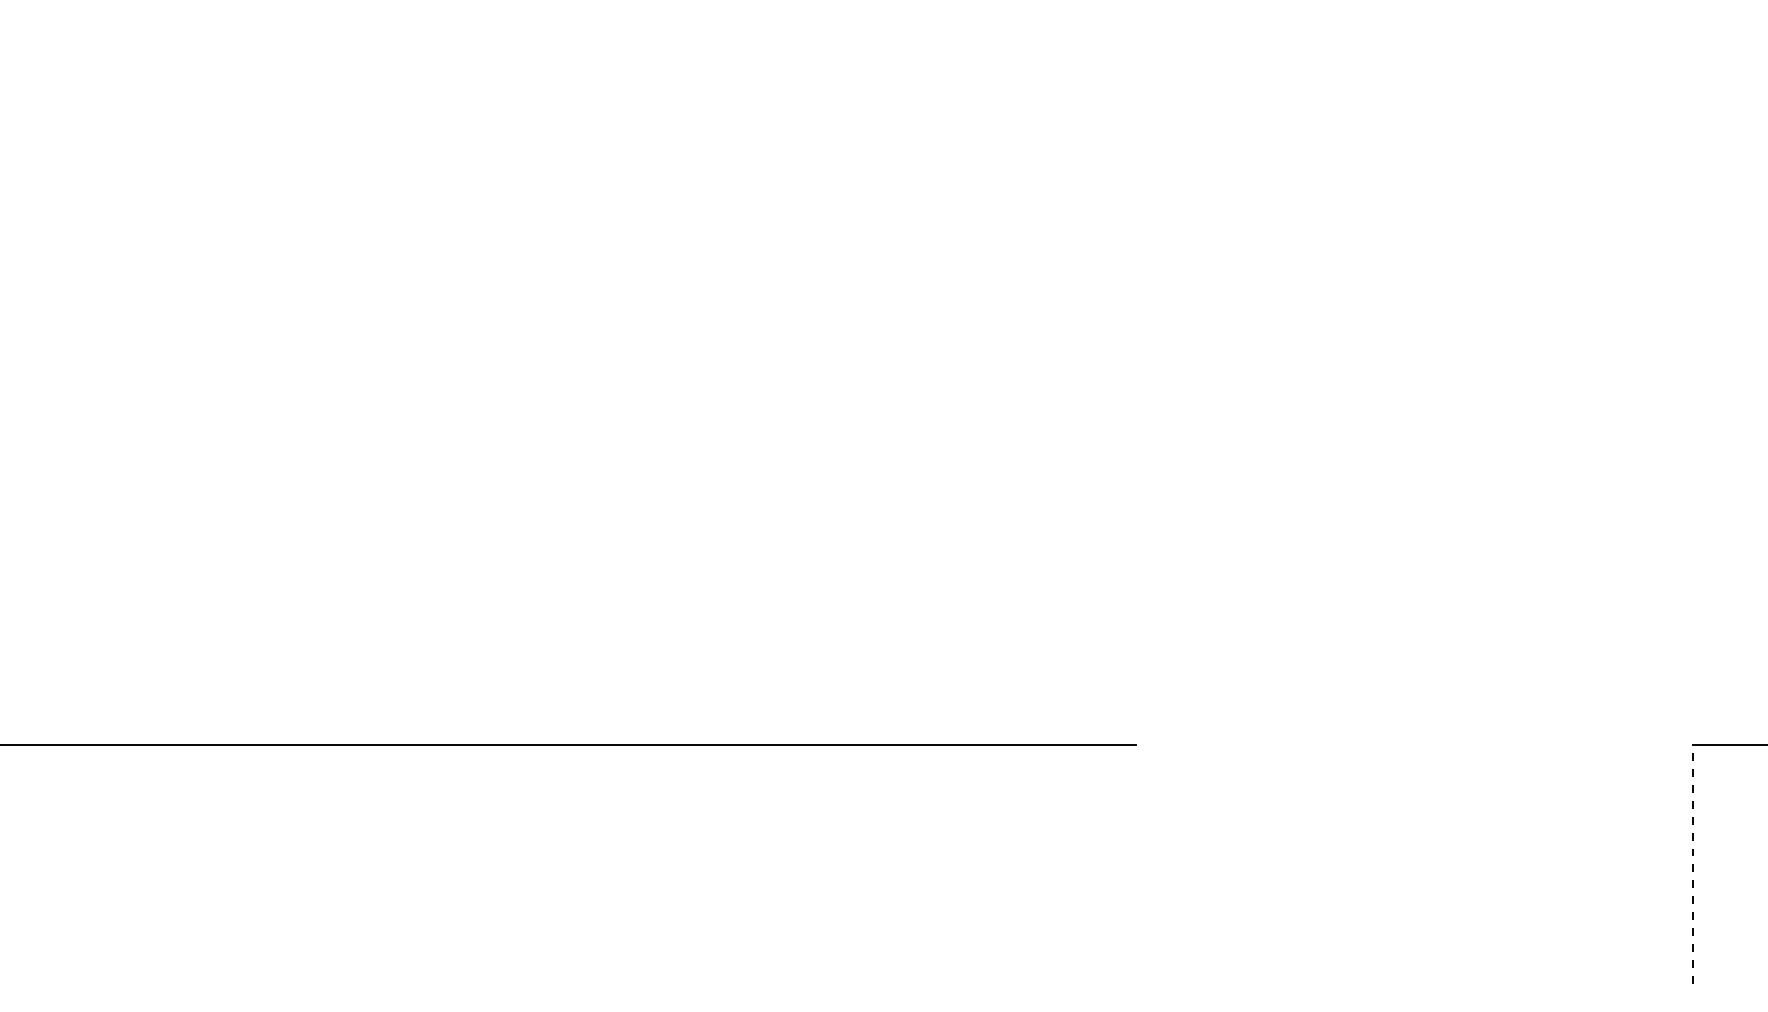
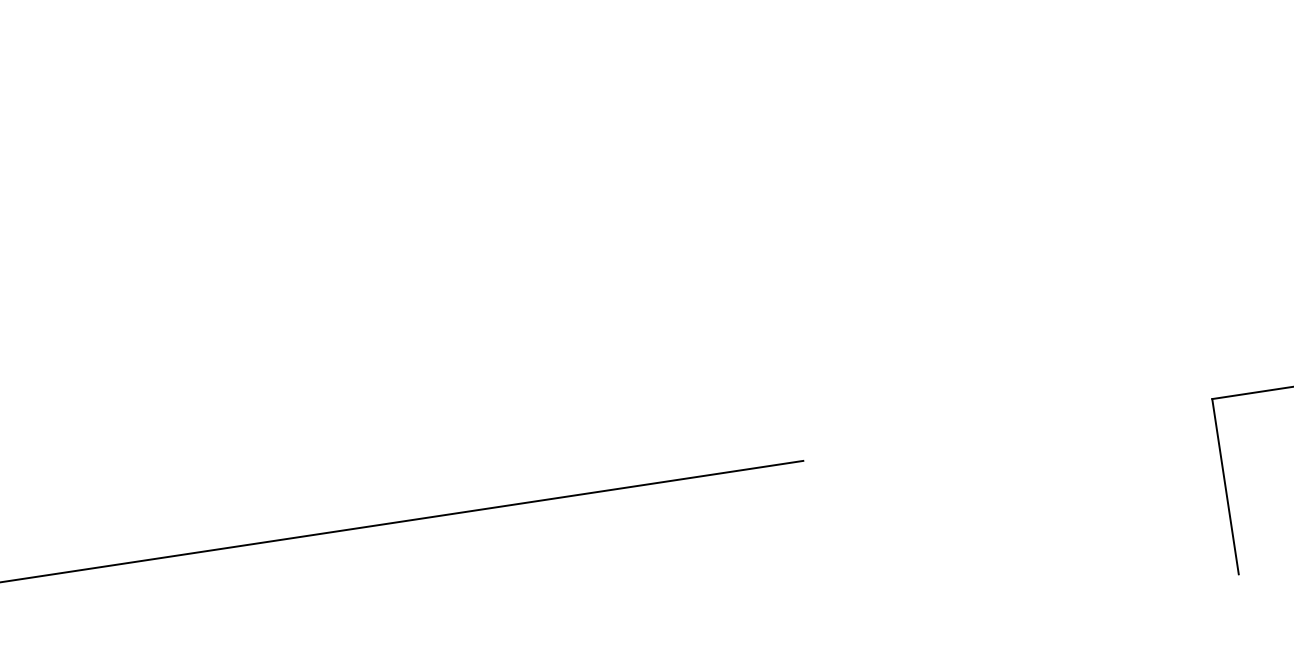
line: (1693, 863) -> (1225, 485), dashed -> solid

